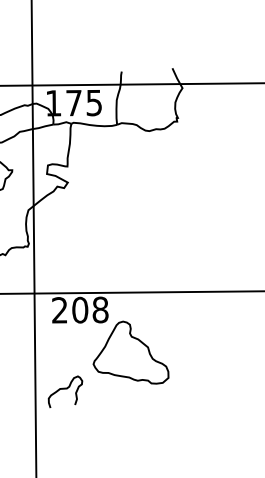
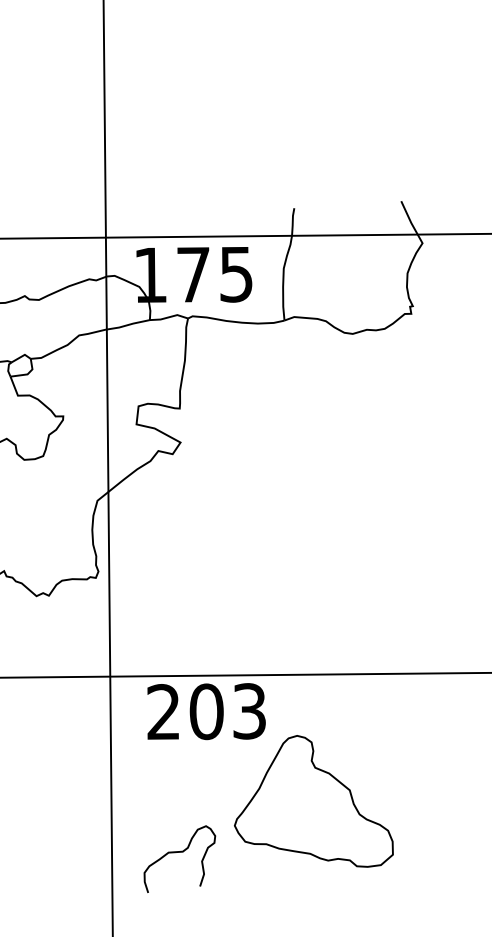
text: (100, 309) -> (249, 710), 208 -> 203
curve: (65, 389) -> (179, 853), moved

